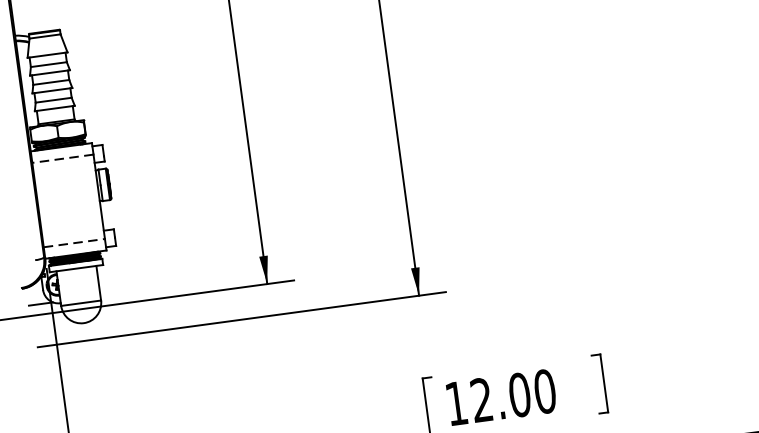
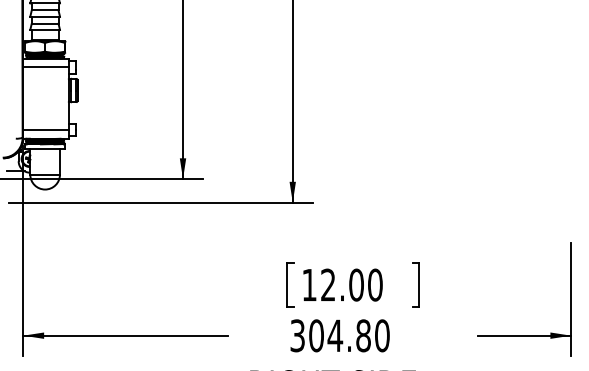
line: (63, 158) -> (46, 67), dashed -> solid
line: (74, 243) -> (46, 130), dashed -> solid

